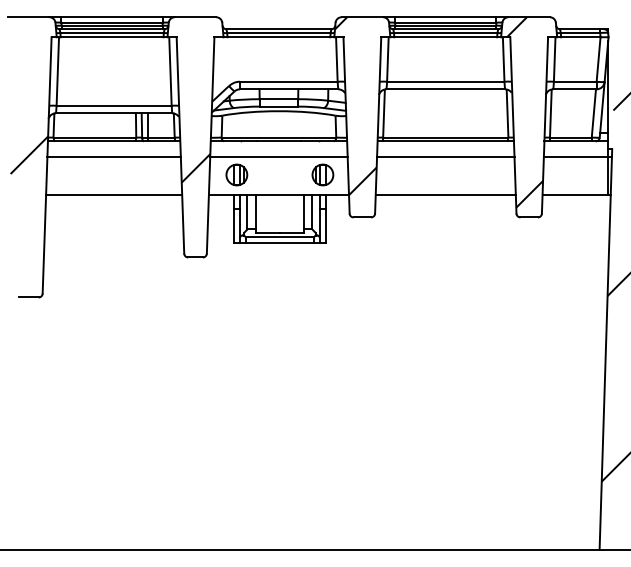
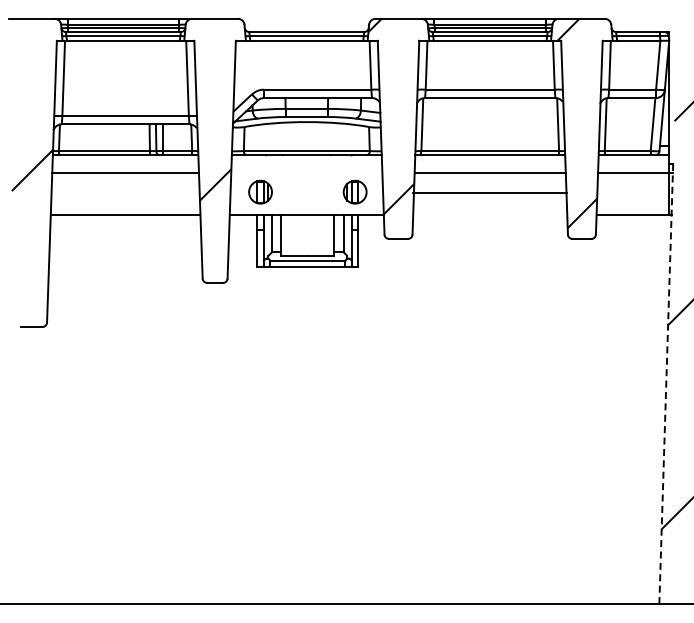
line: (278, 157) -> (306, 172), removed
line: (446, 195) -> (490, 192), moved
line: (606, 349) -> (666, 384), solid -> dashed

